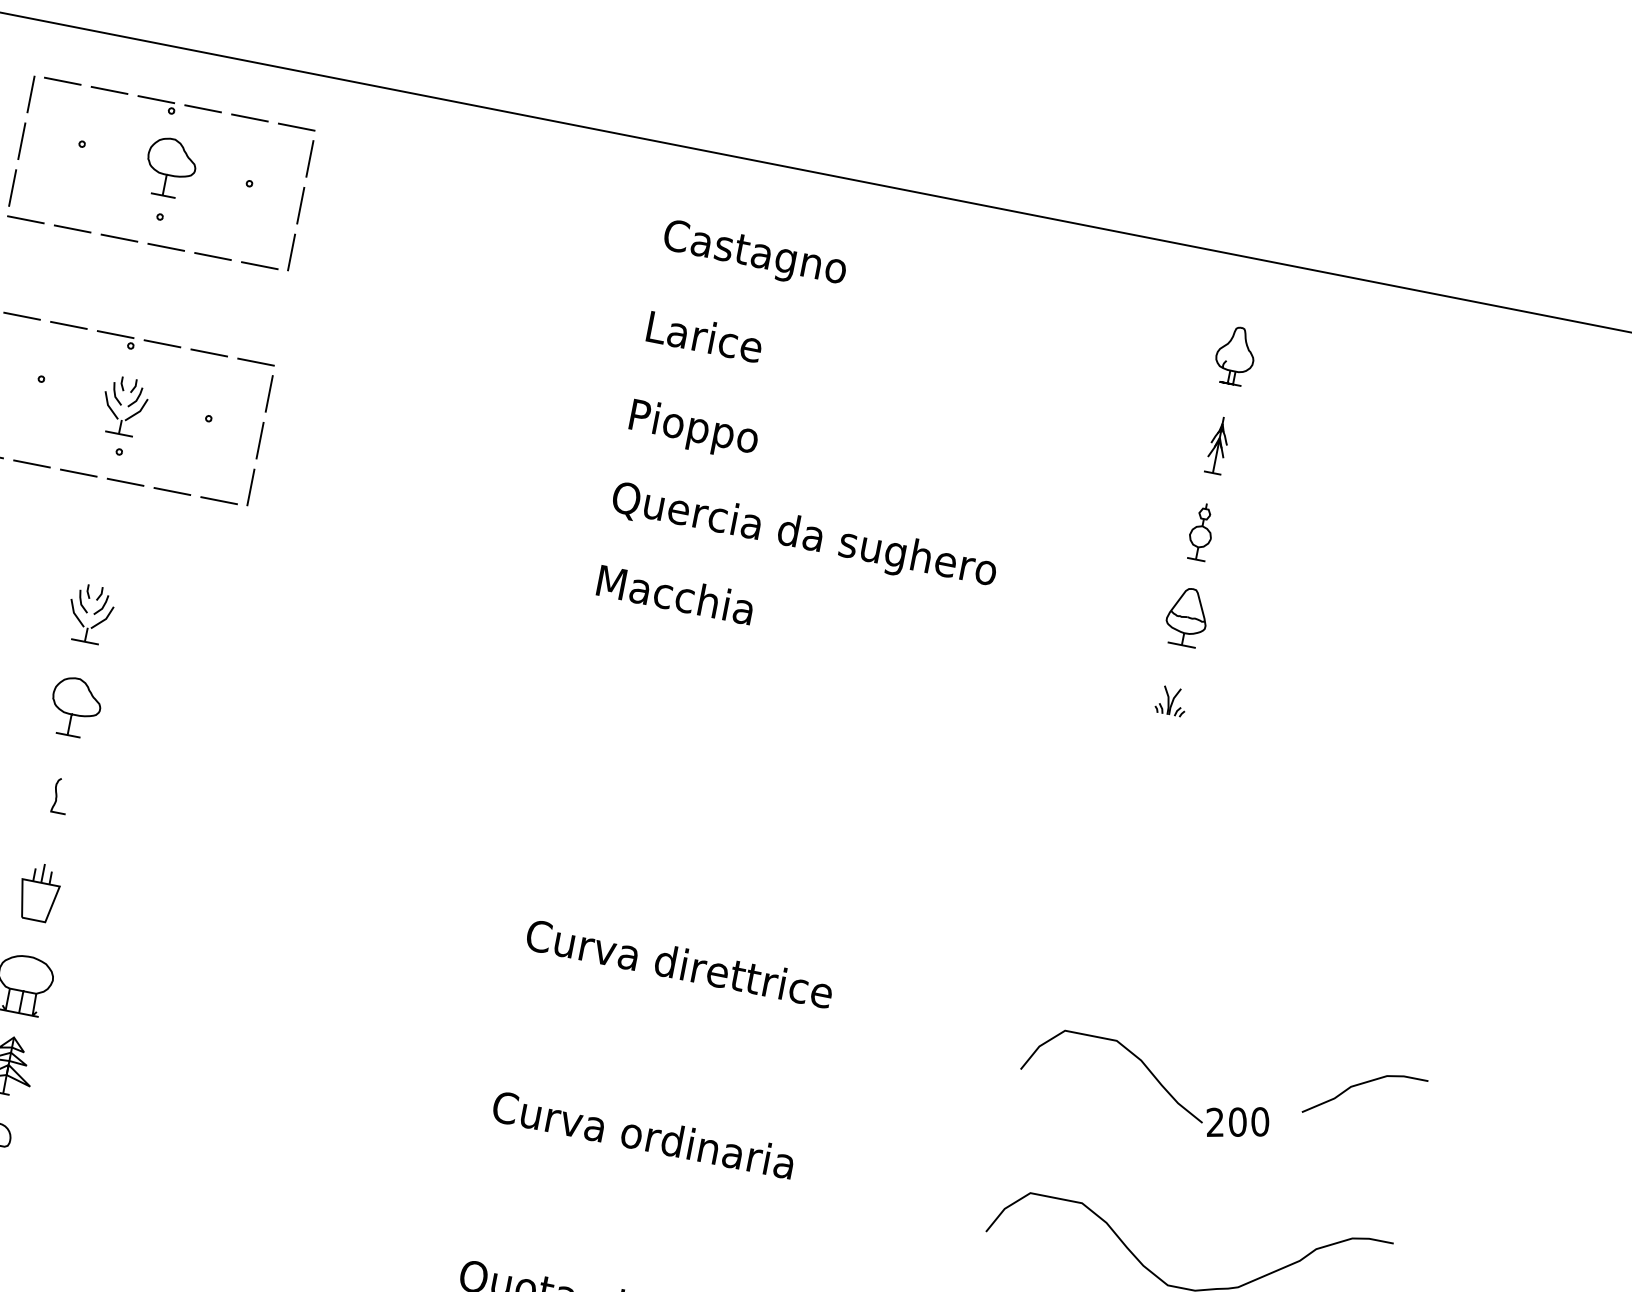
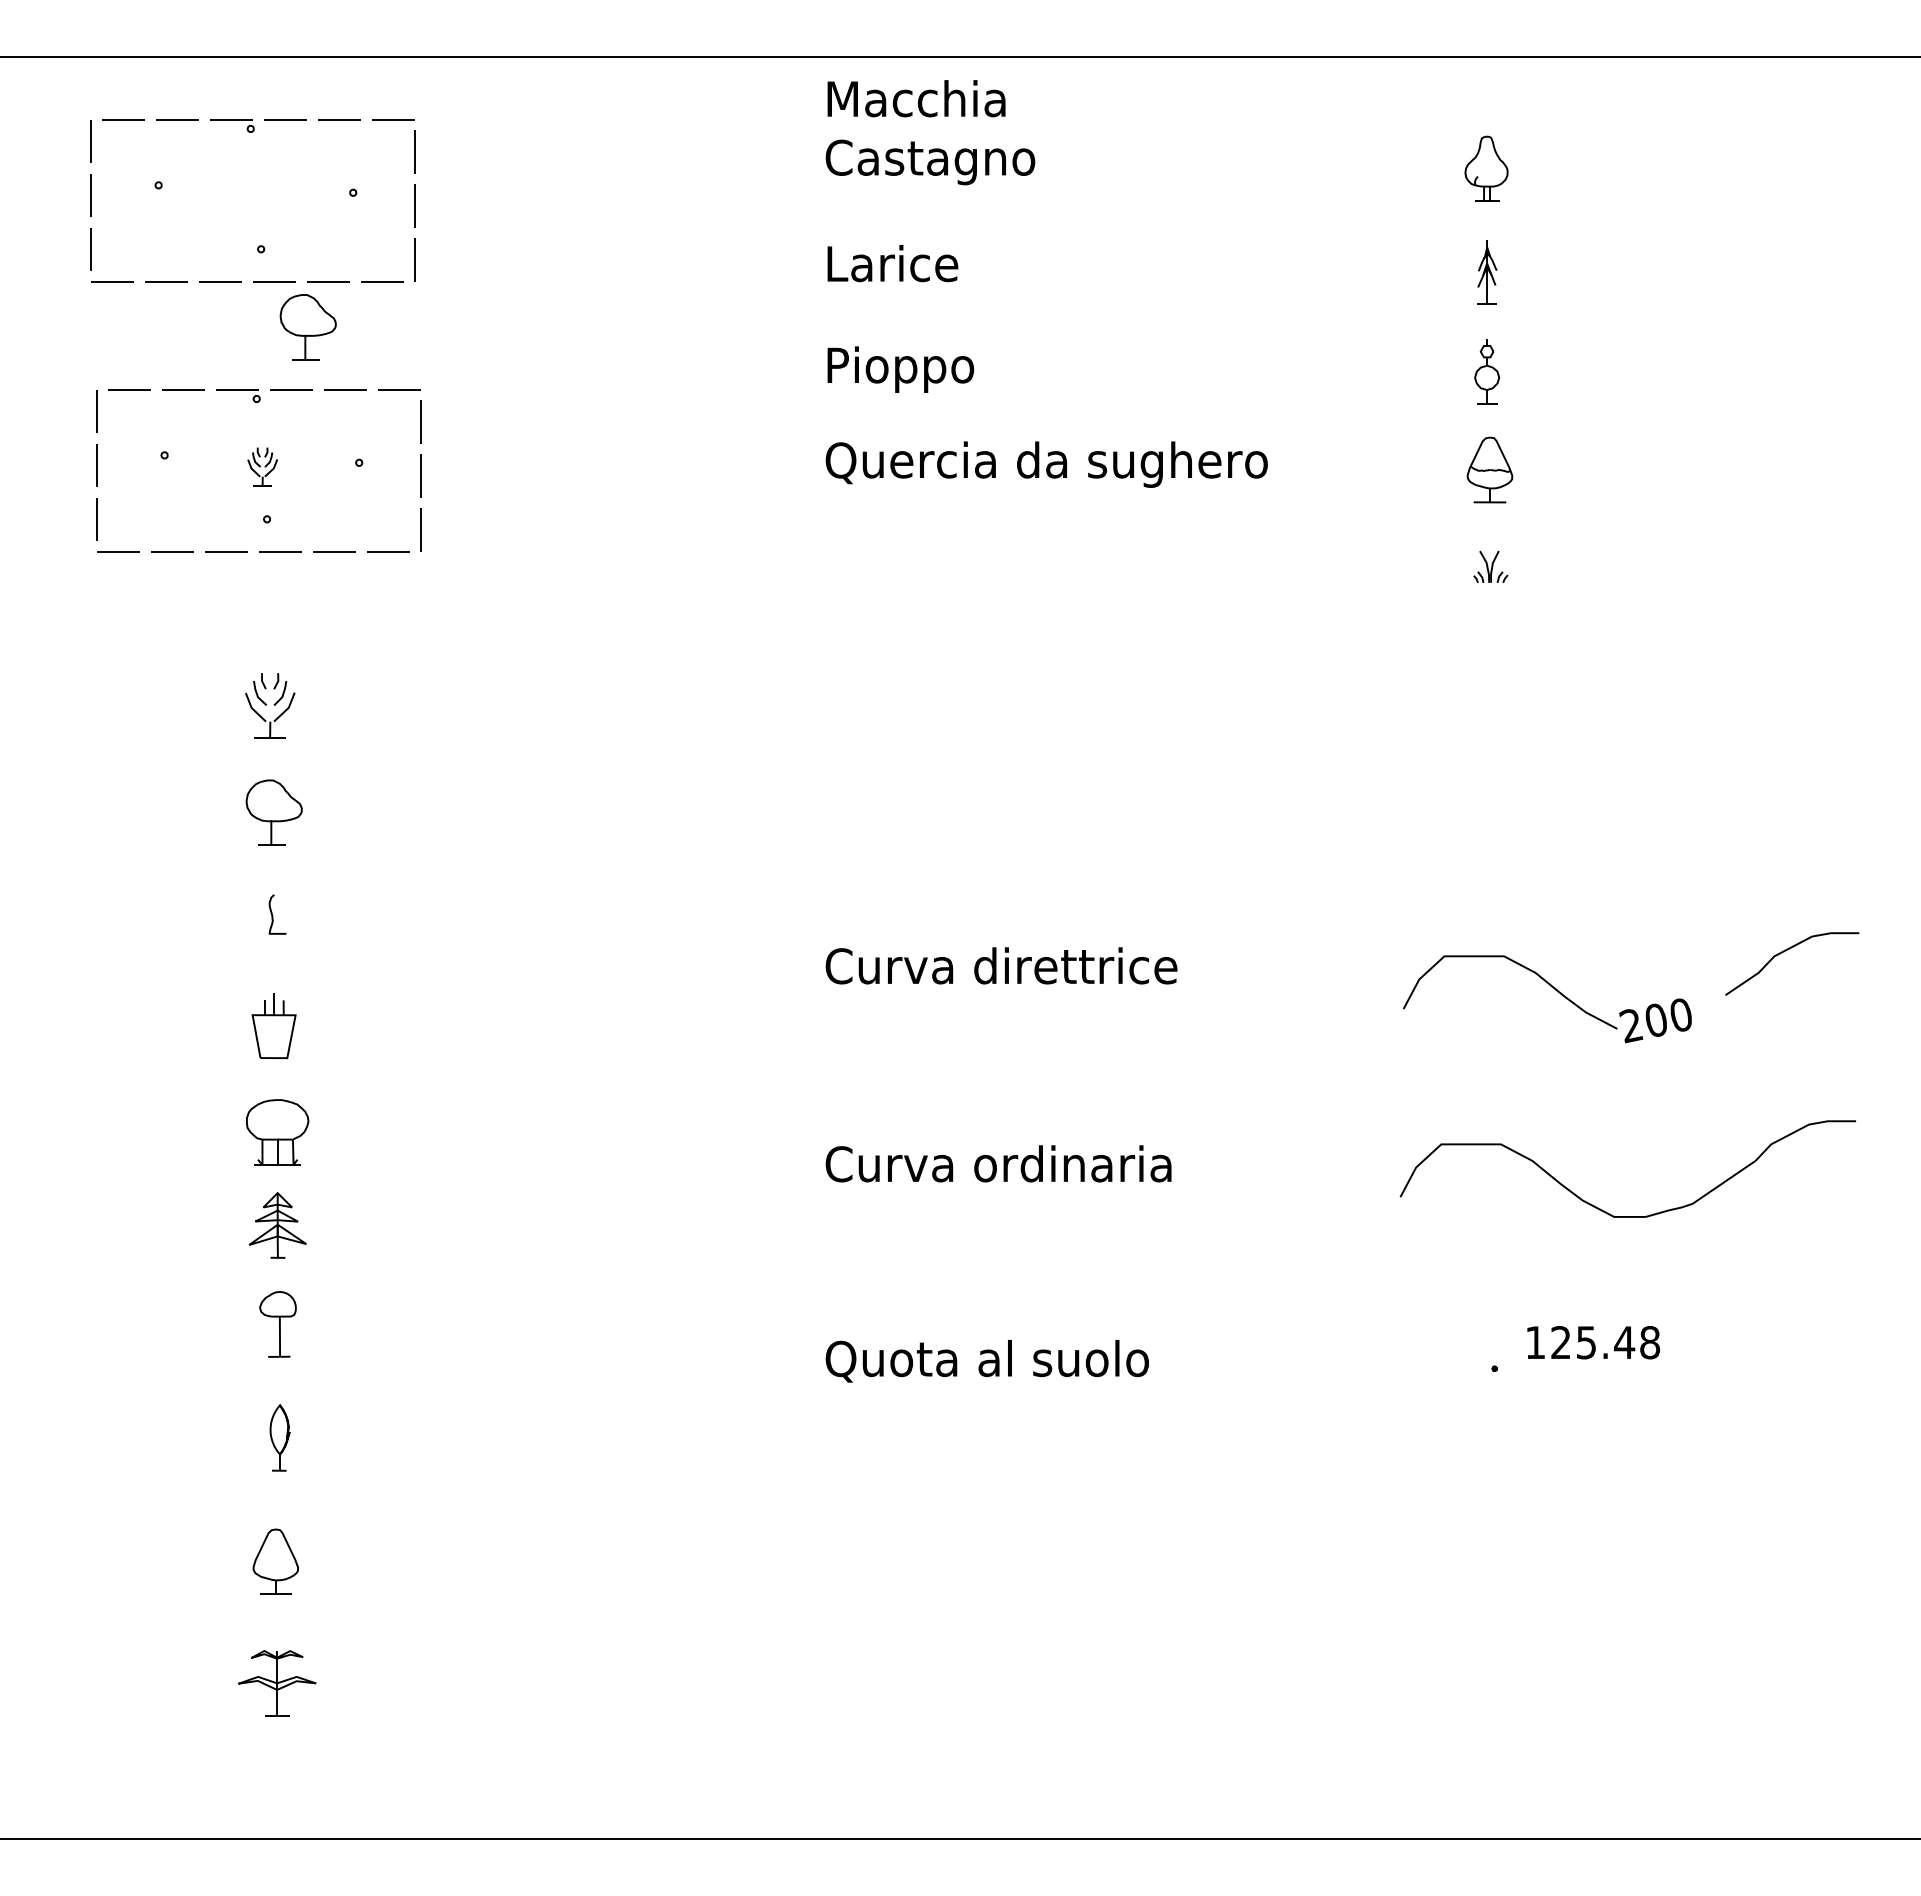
part: (170, 167) -> (307, 327), moved
part: (124, 405) -> (262, 466), size x0.6
text: (675, 594) -> (916, 98), moved

